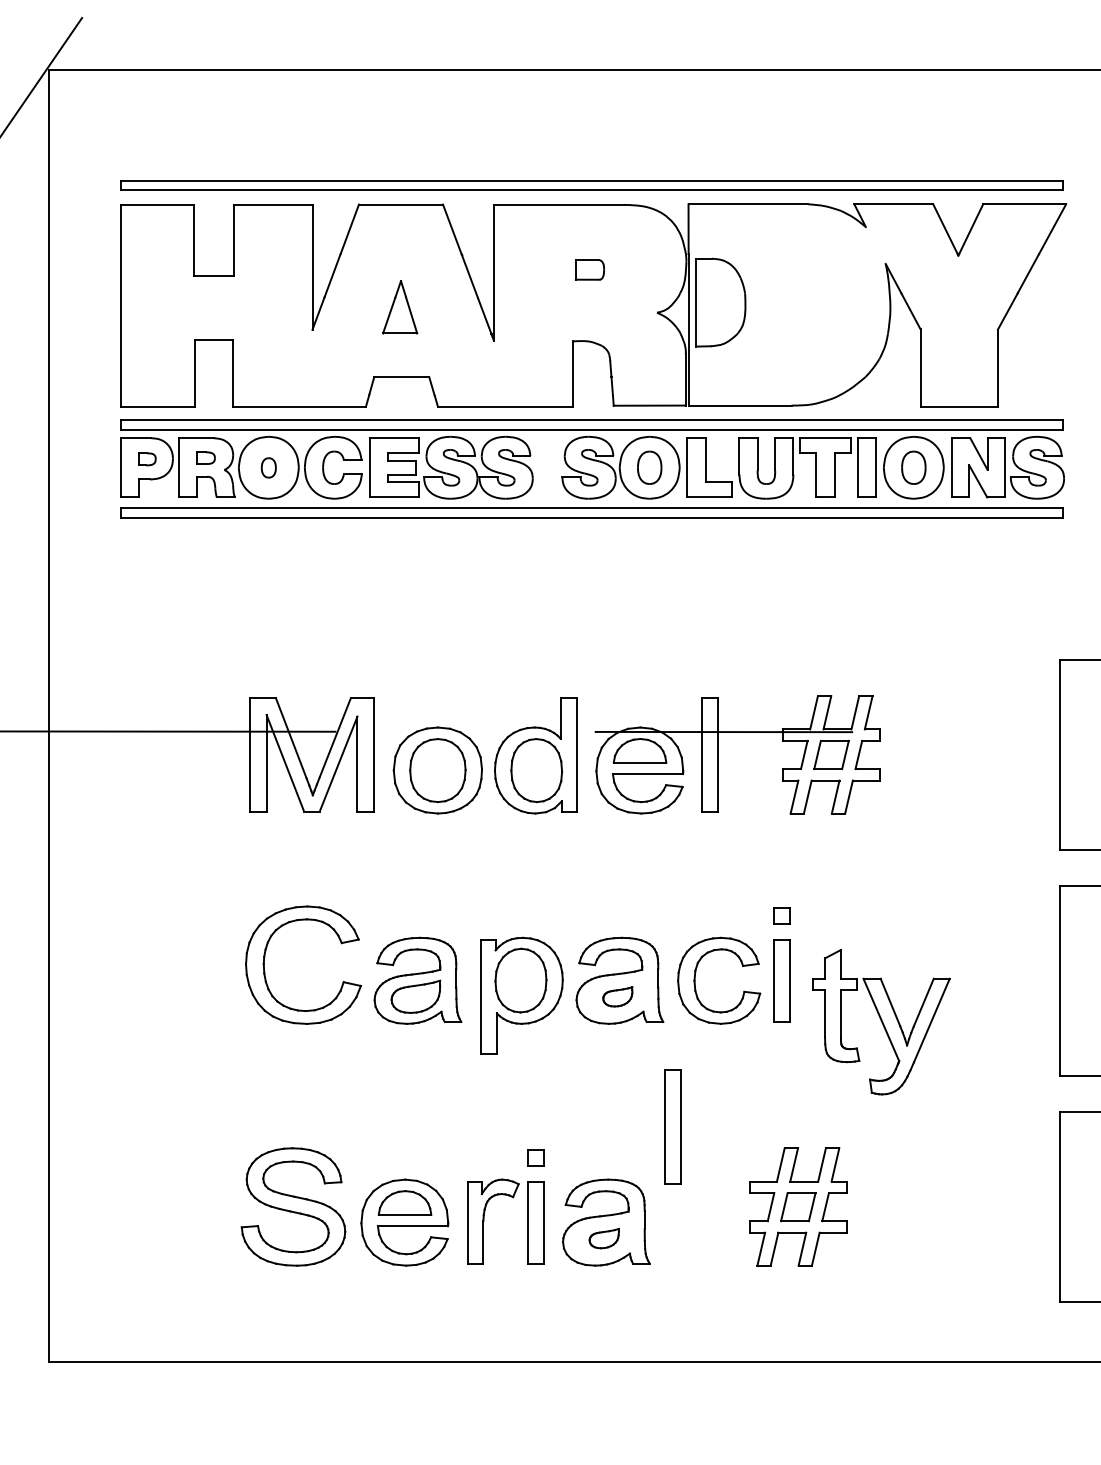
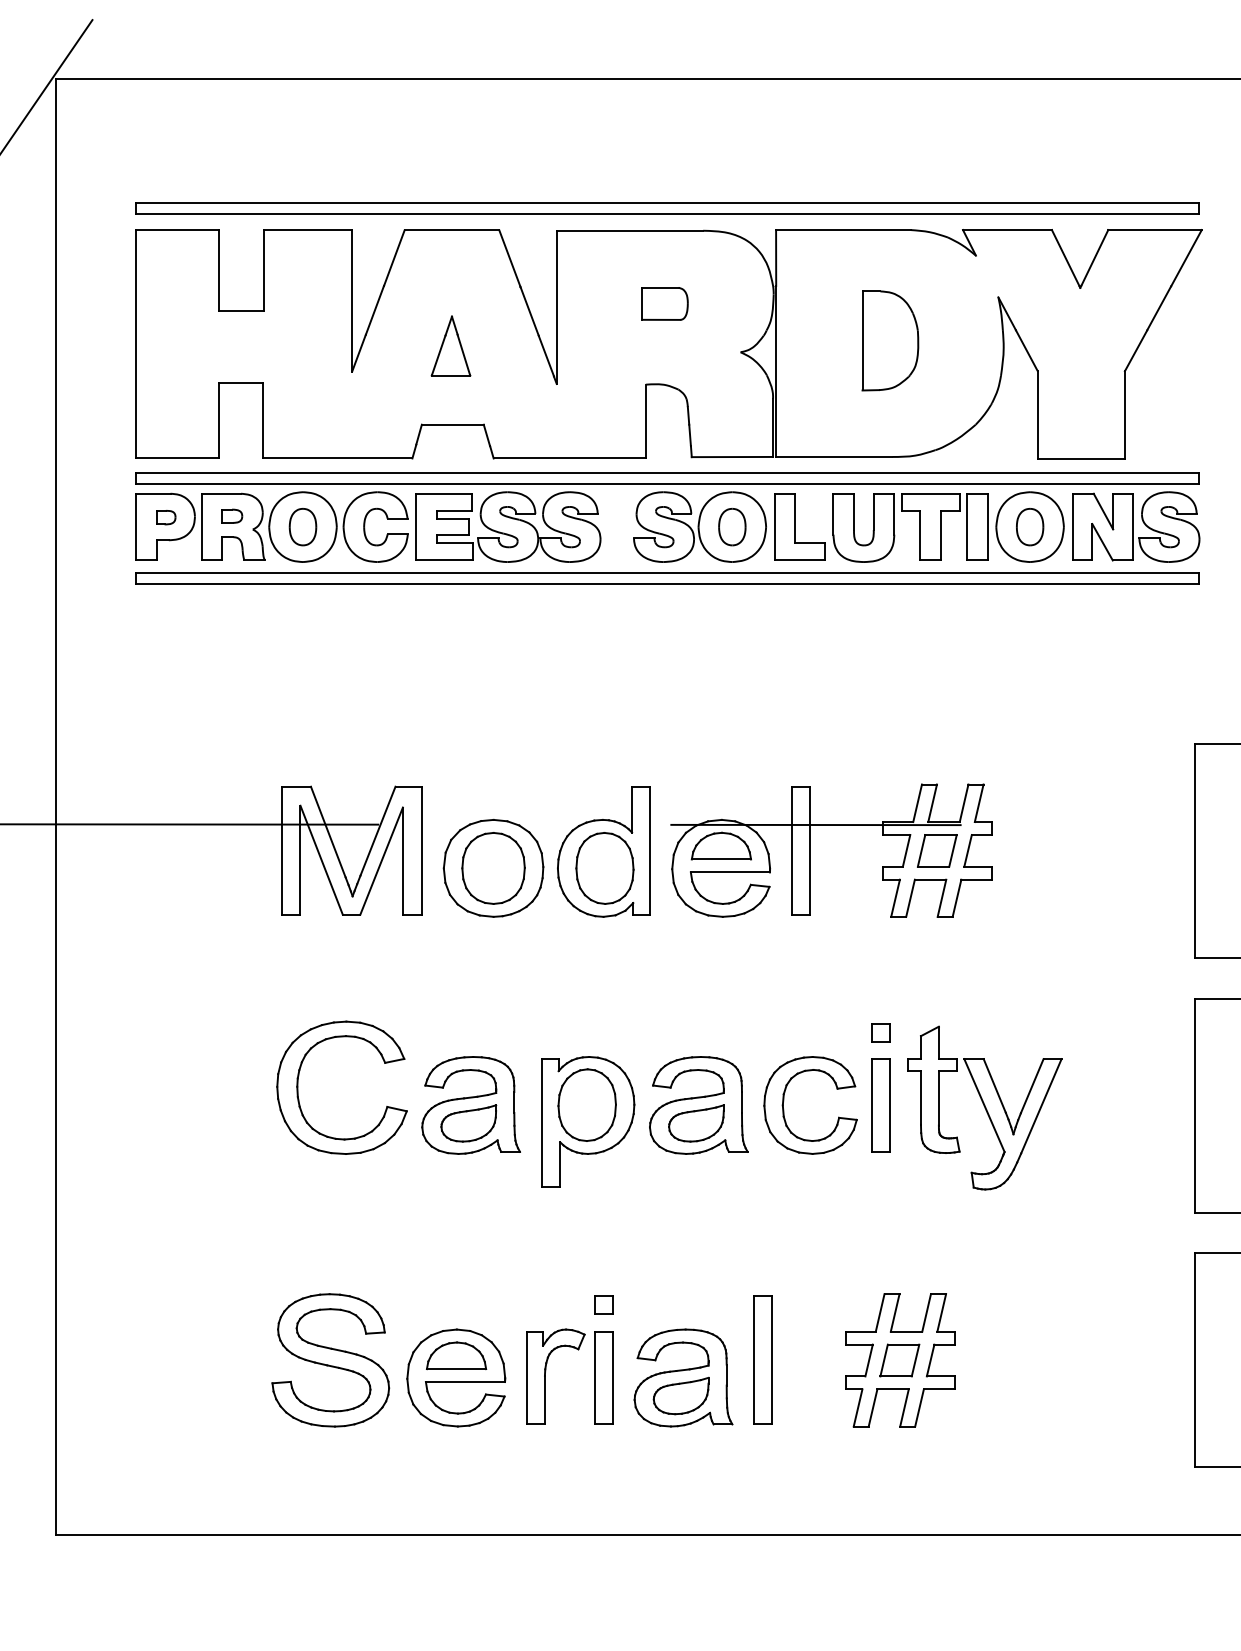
part: (589, 269) -> (664, 303), size x1.43
part: (720, 302) -> (890, 340), moved
part: (268, 468) -> (302, 527), size x1.67
part: (617, 996) -> (696, 1123), size x1.67
part: (881, 1021) -> (984, 1107), moved
part: (672, 1126) -> (762, 1359), moved
part: (603, 1238) -> (680, 1395), size x1.67

